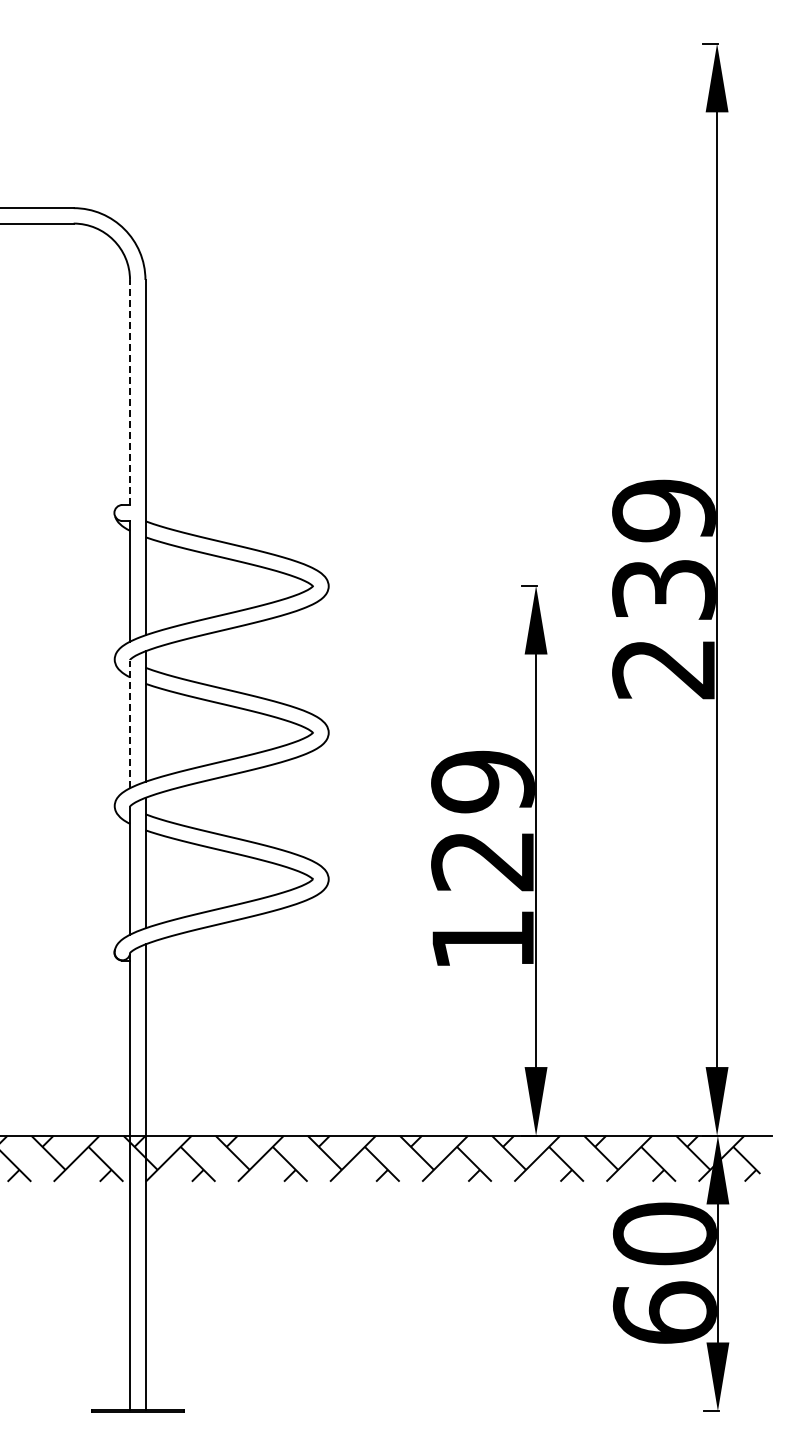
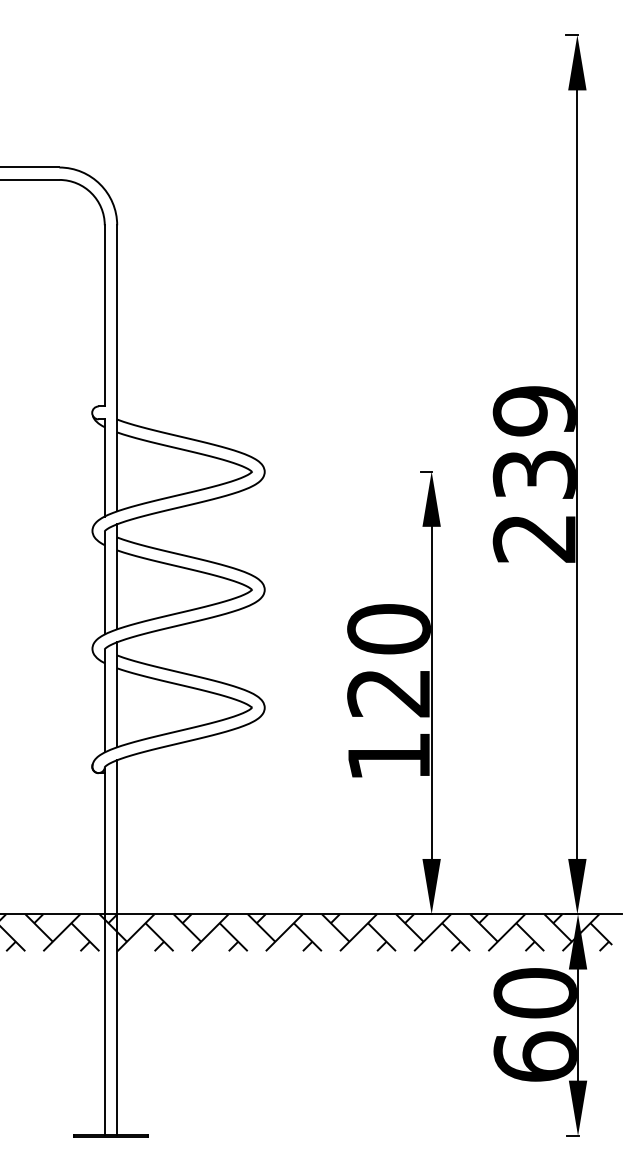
line: (130, 392) -> (105, 315), dashed -> solid
line: (130, 724) -> (105, 583), dashed -> solid
text: (482, 781) -> (388, 629), 129 -> 120

